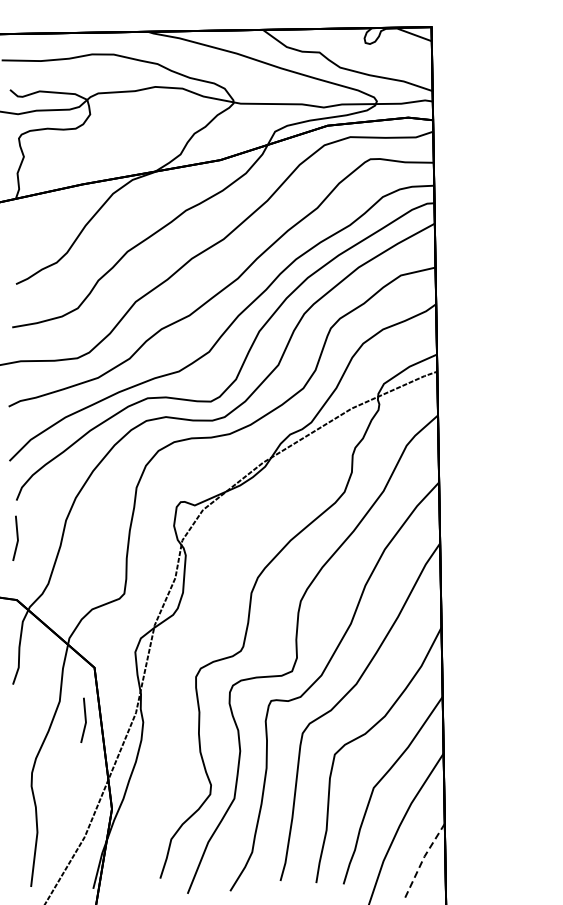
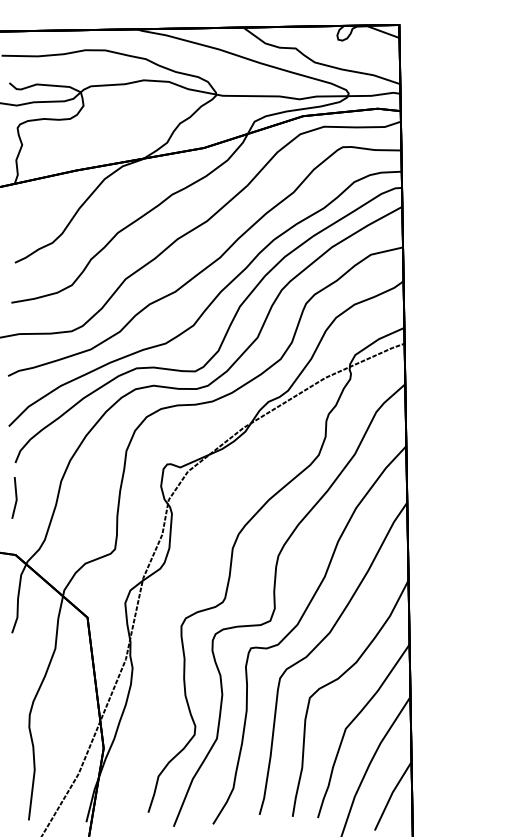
line: (84, 719) -> (78, 665), removed
line: (423, 859) -> (391, 795), dashed -> solid

